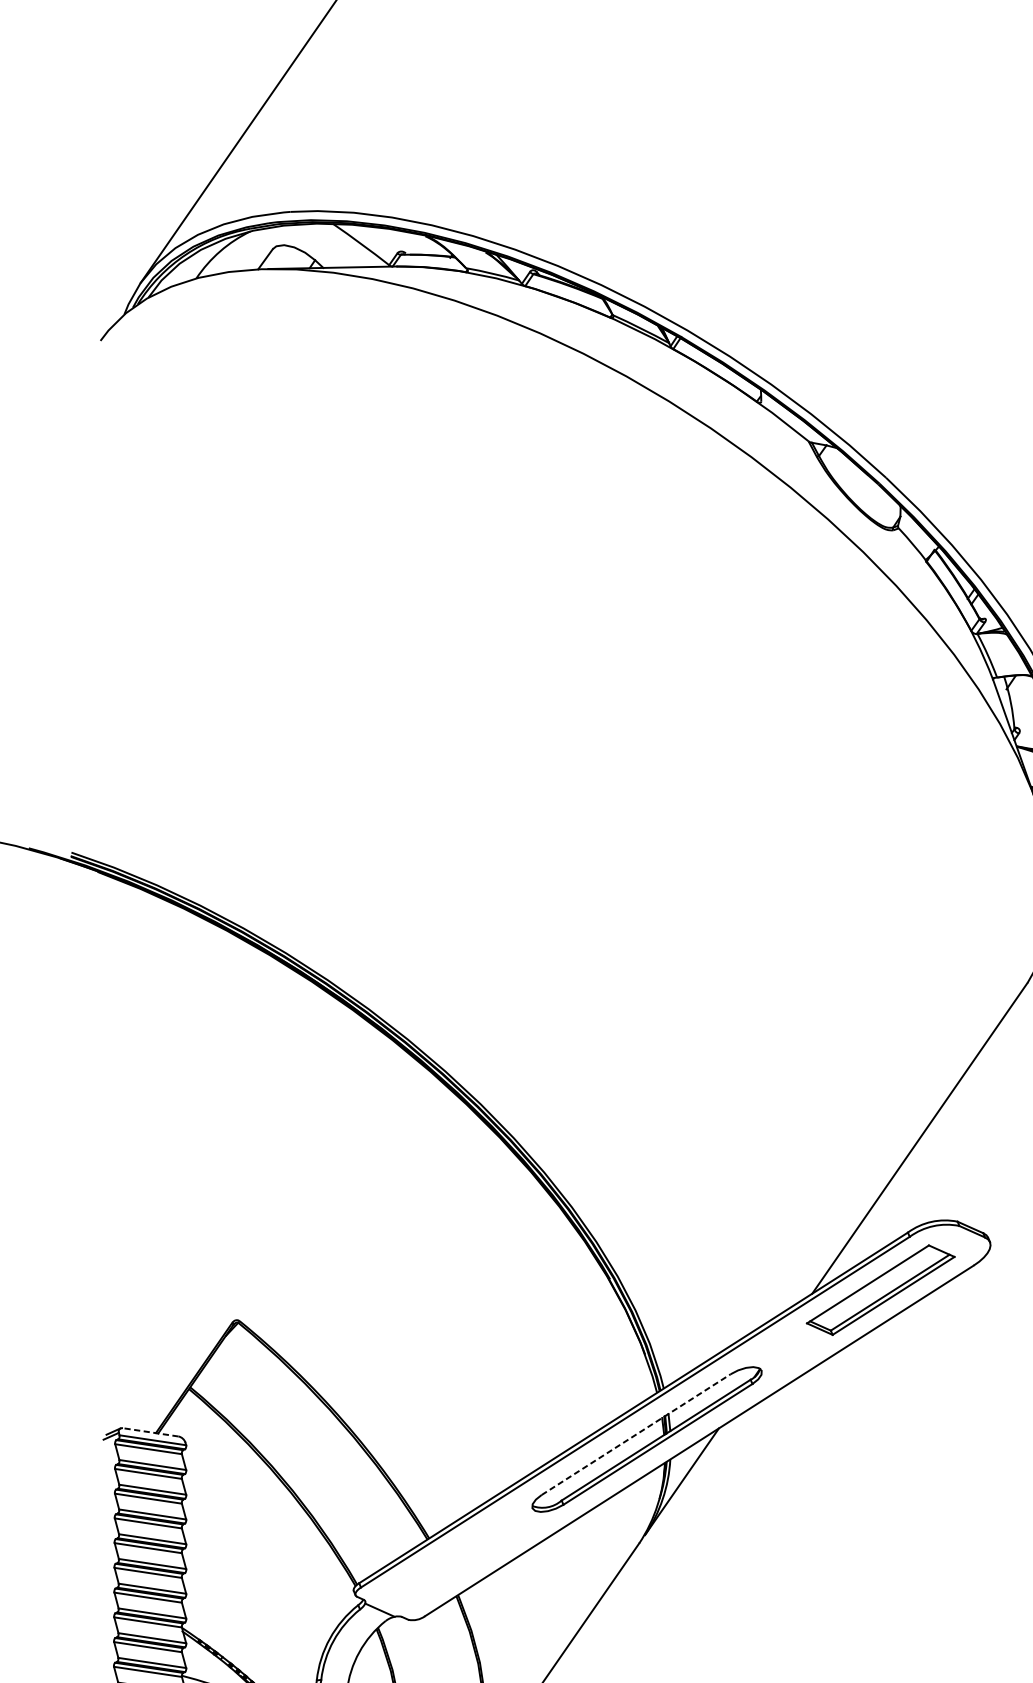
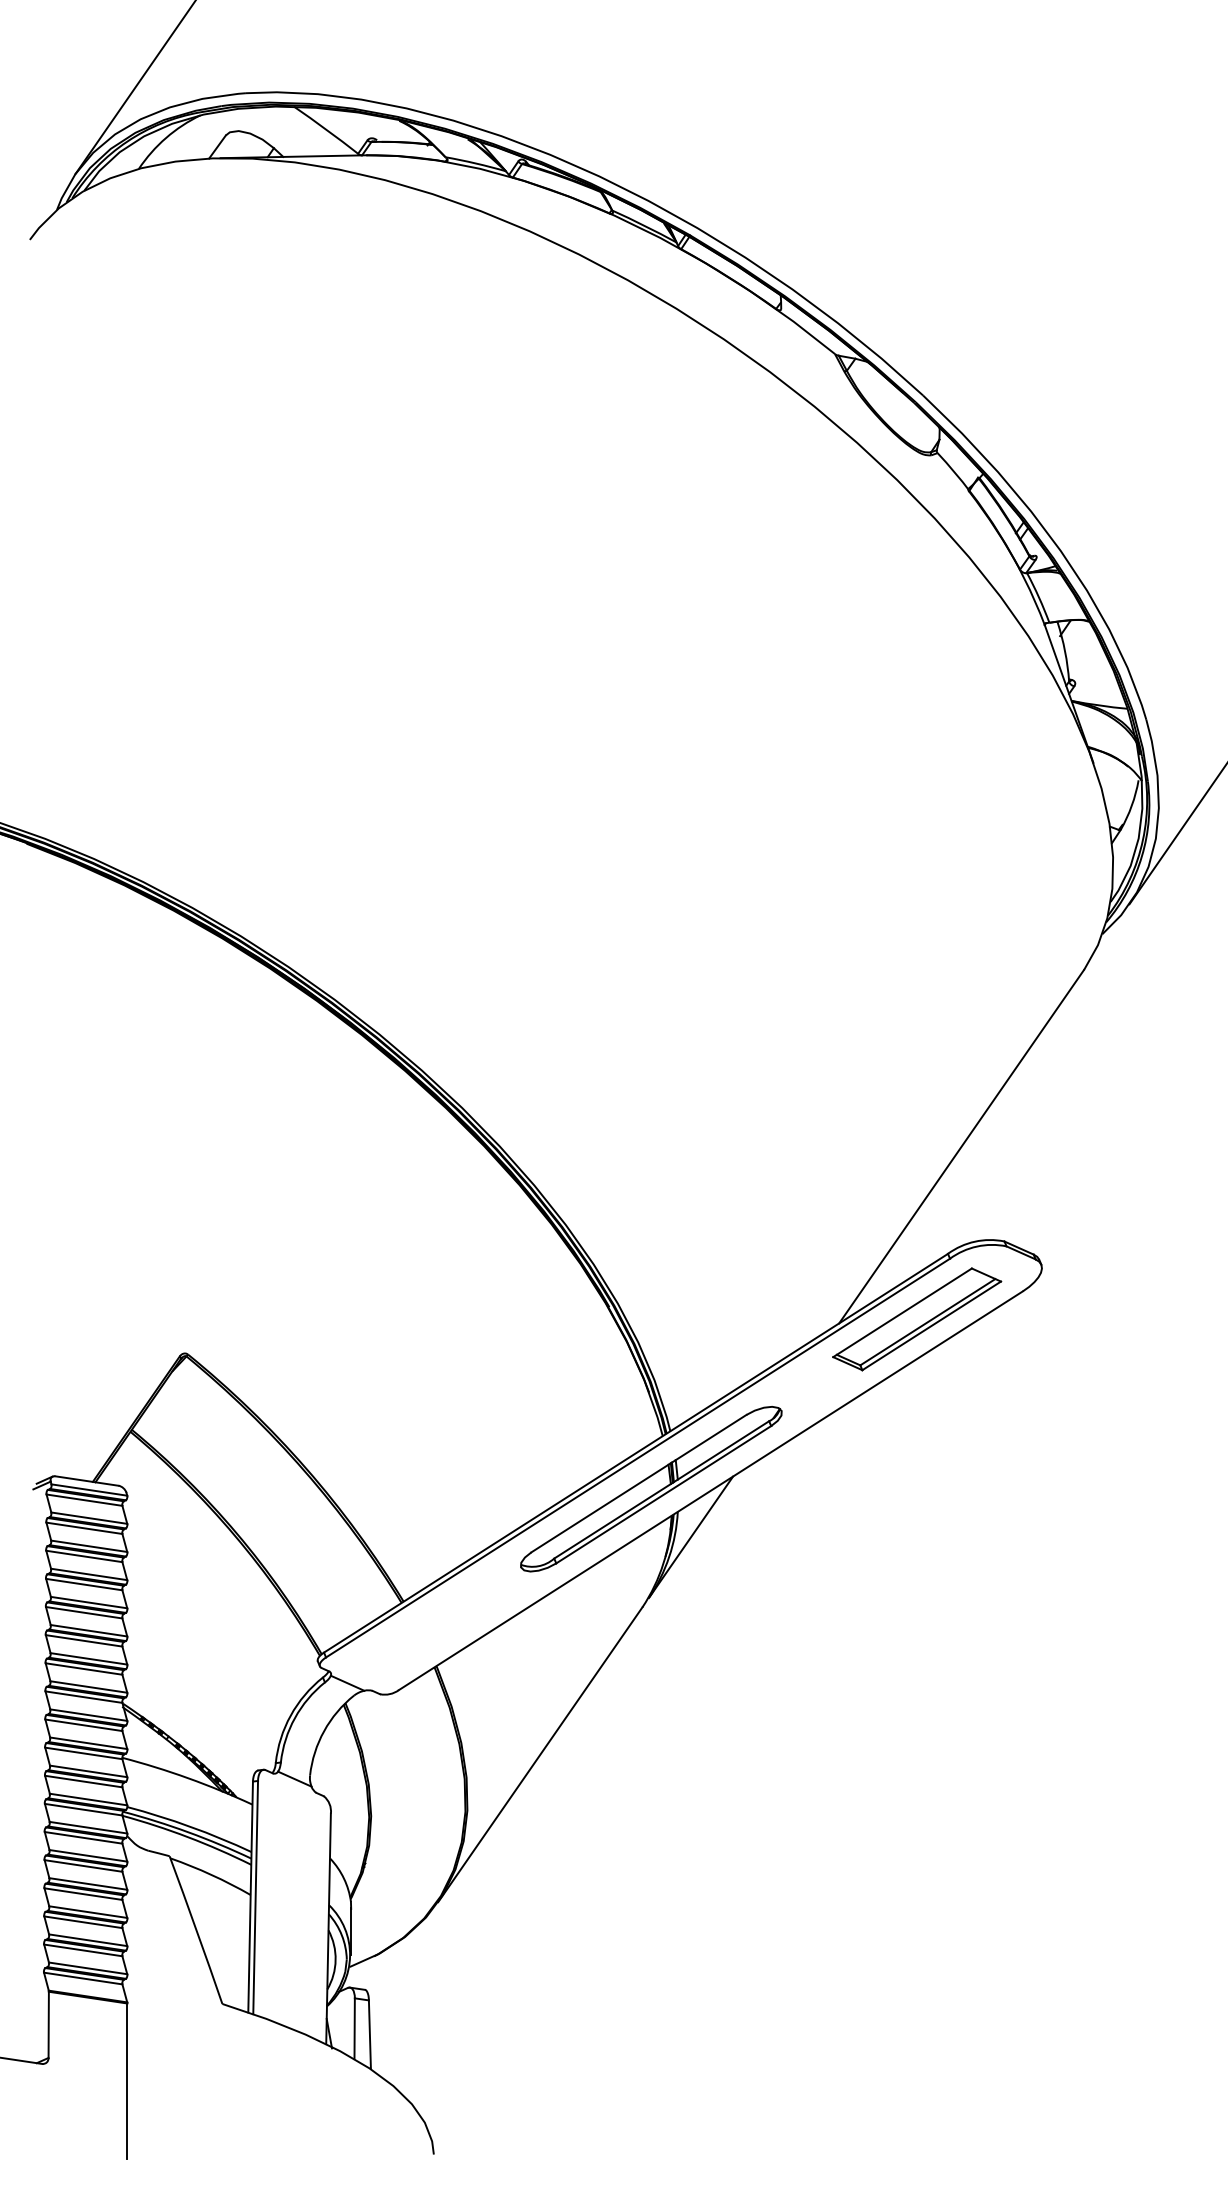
line: (150, 1432) -> (86, 1481), dashed -> solid
line: (635, 1434) -> (638, 1483), dashed -> solid

